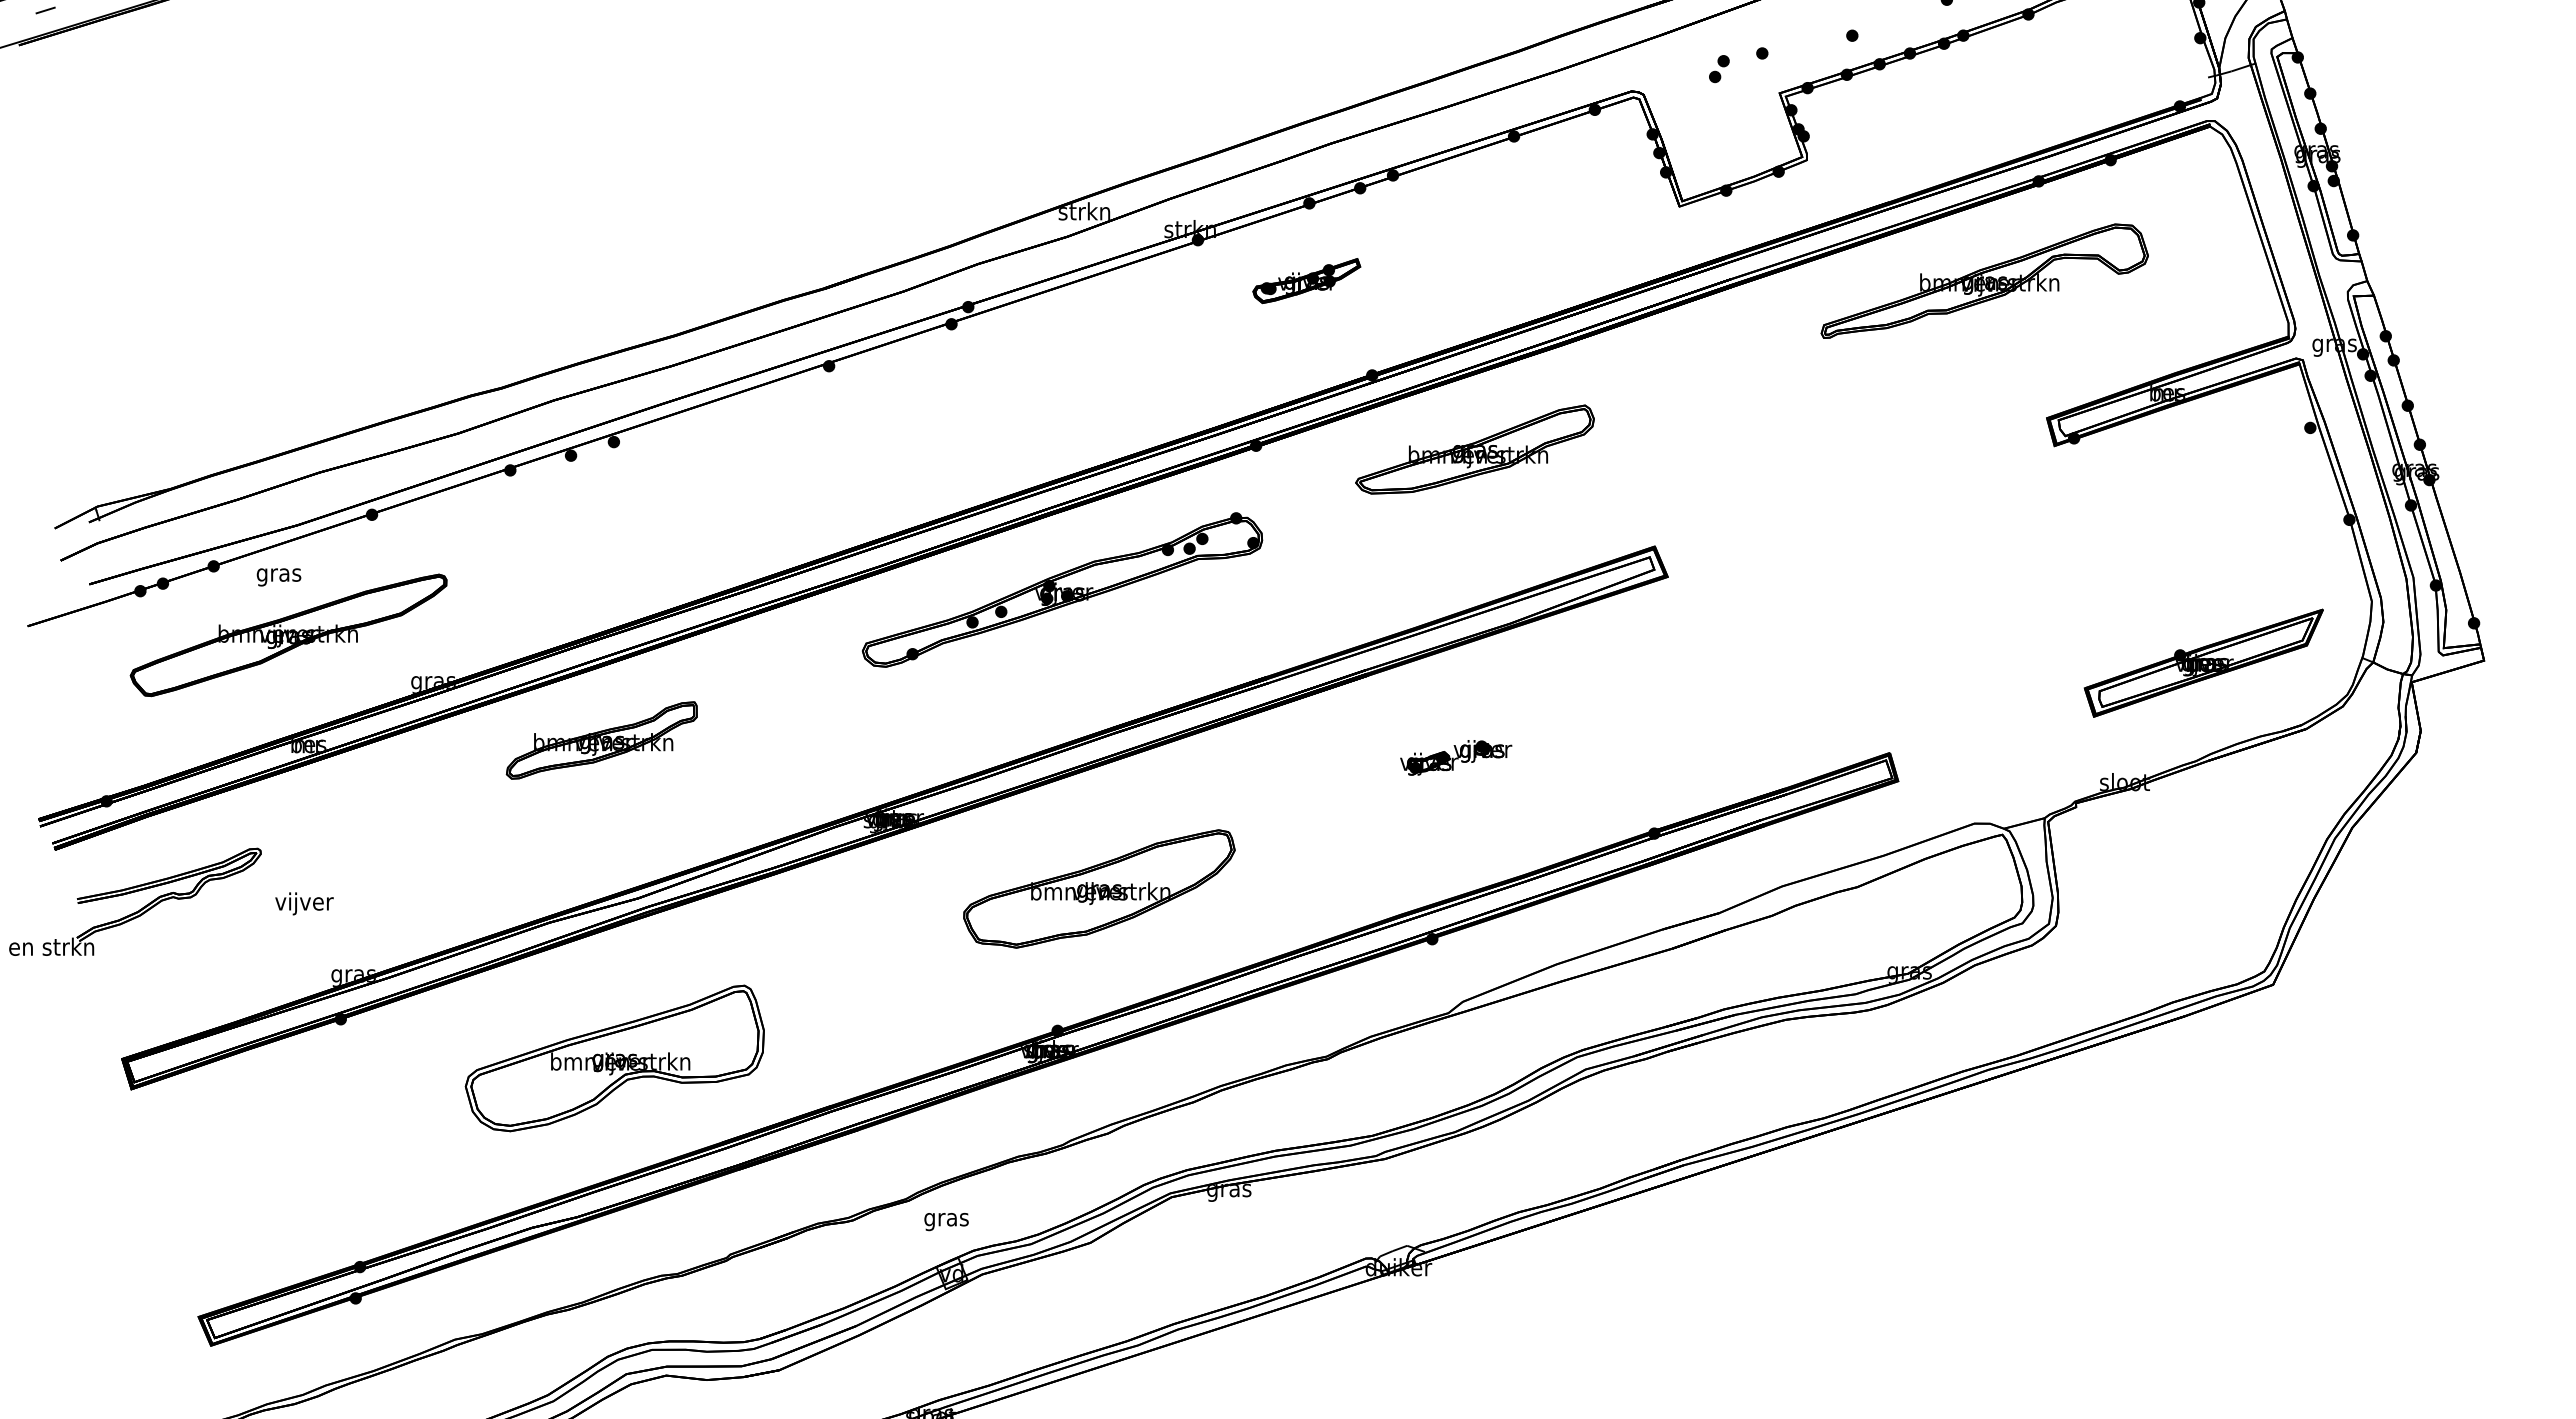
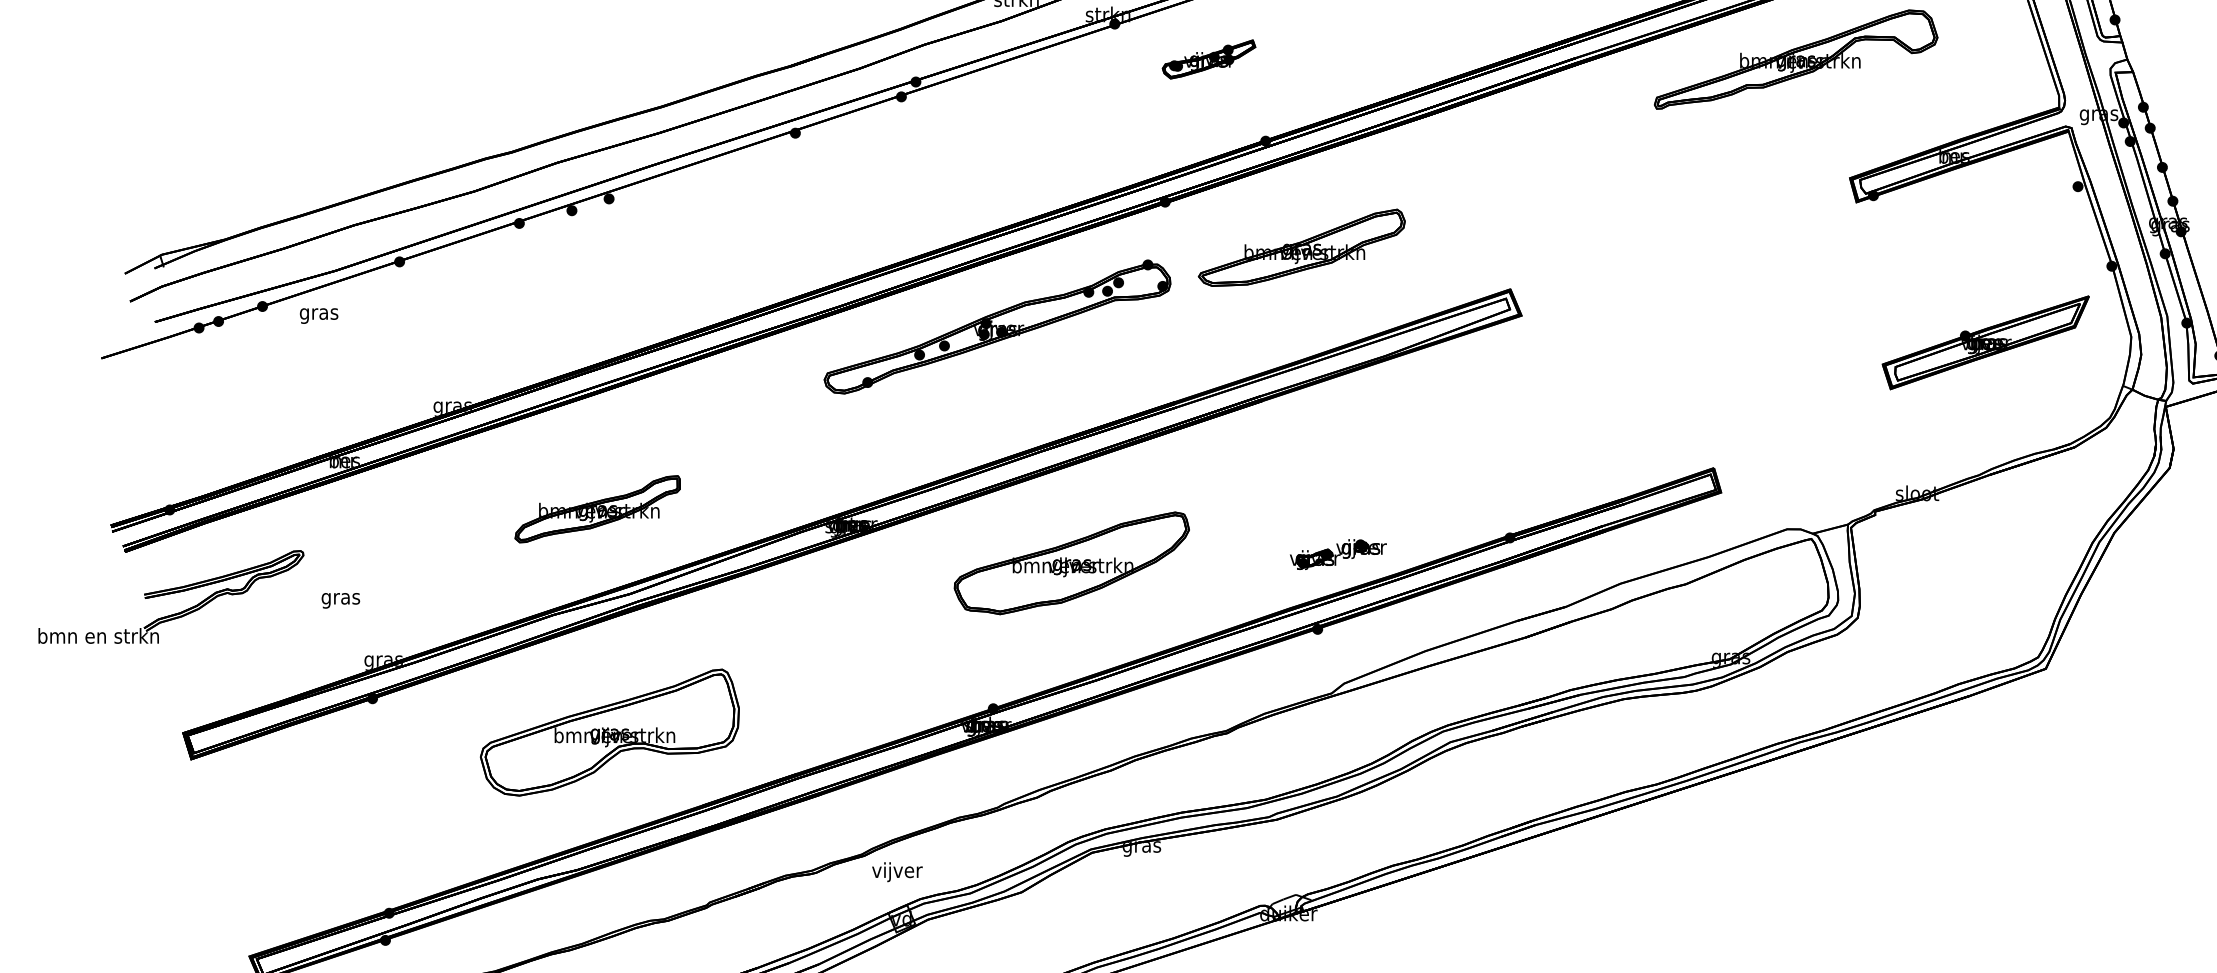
part: (1474, 449) -> (1301, 247), moved
part: (288, 635) -> (327, 366), removed
part: (2203, 662) -> (1985, 342), moved
part: (601, 740) -> (597, 509), moved
part: (1456, 757) -> (1338, 554), moved
part: (1099, 888) -> (1071, 562), moved
text: (304, 903) -> (341, 598), vijver -> gras
text: (946, 1219) -> (897, 872), gras -> vijver

